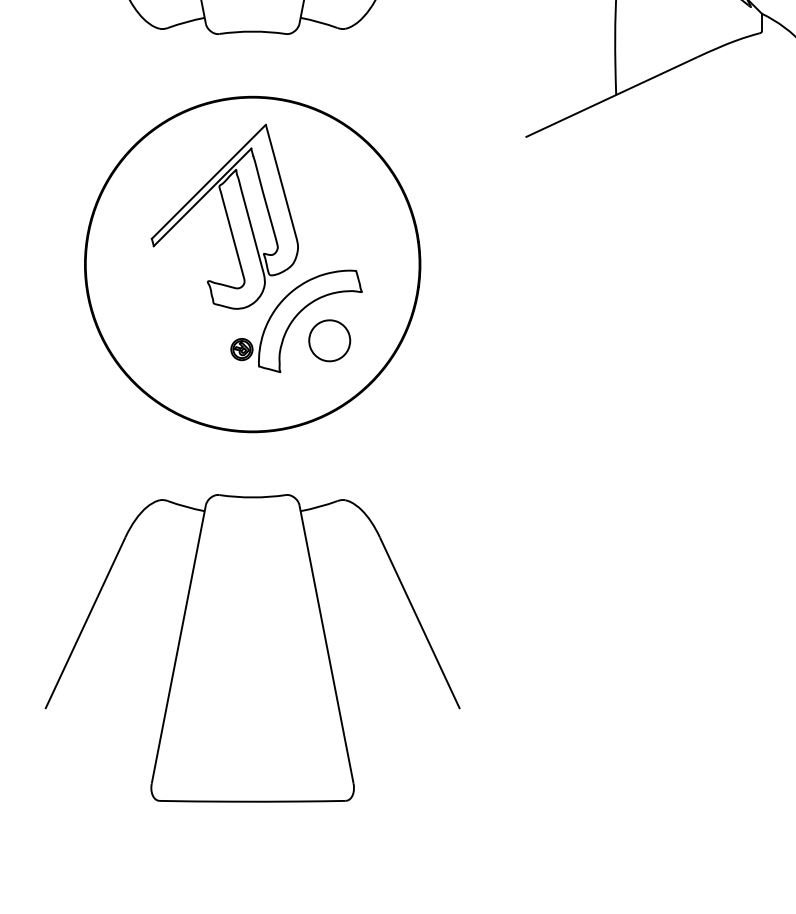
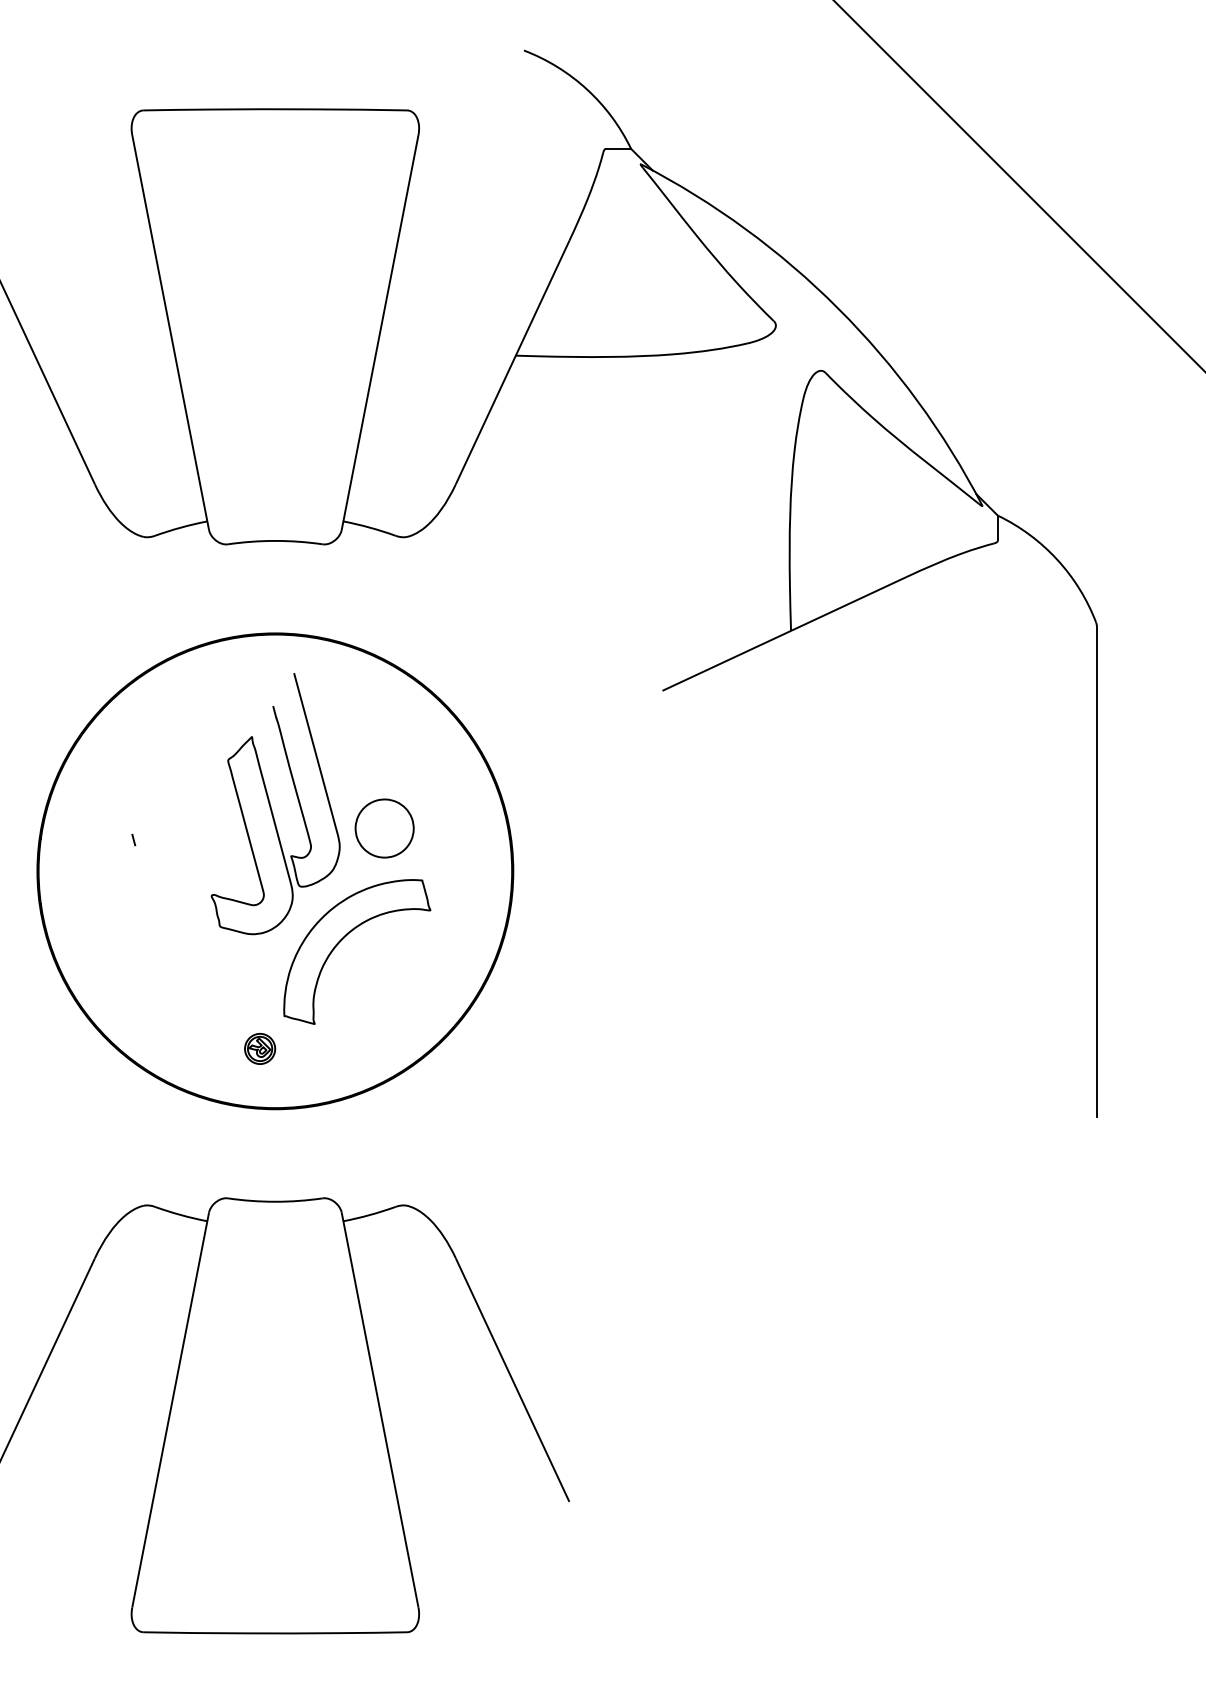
line: (209, 181) -> (213, 753), removed
line: (202, 196) -> (204, 775), removed
part: (329, 340) -> (384, 828), moved
part: (242, 349) -> (260, 1048), moved

